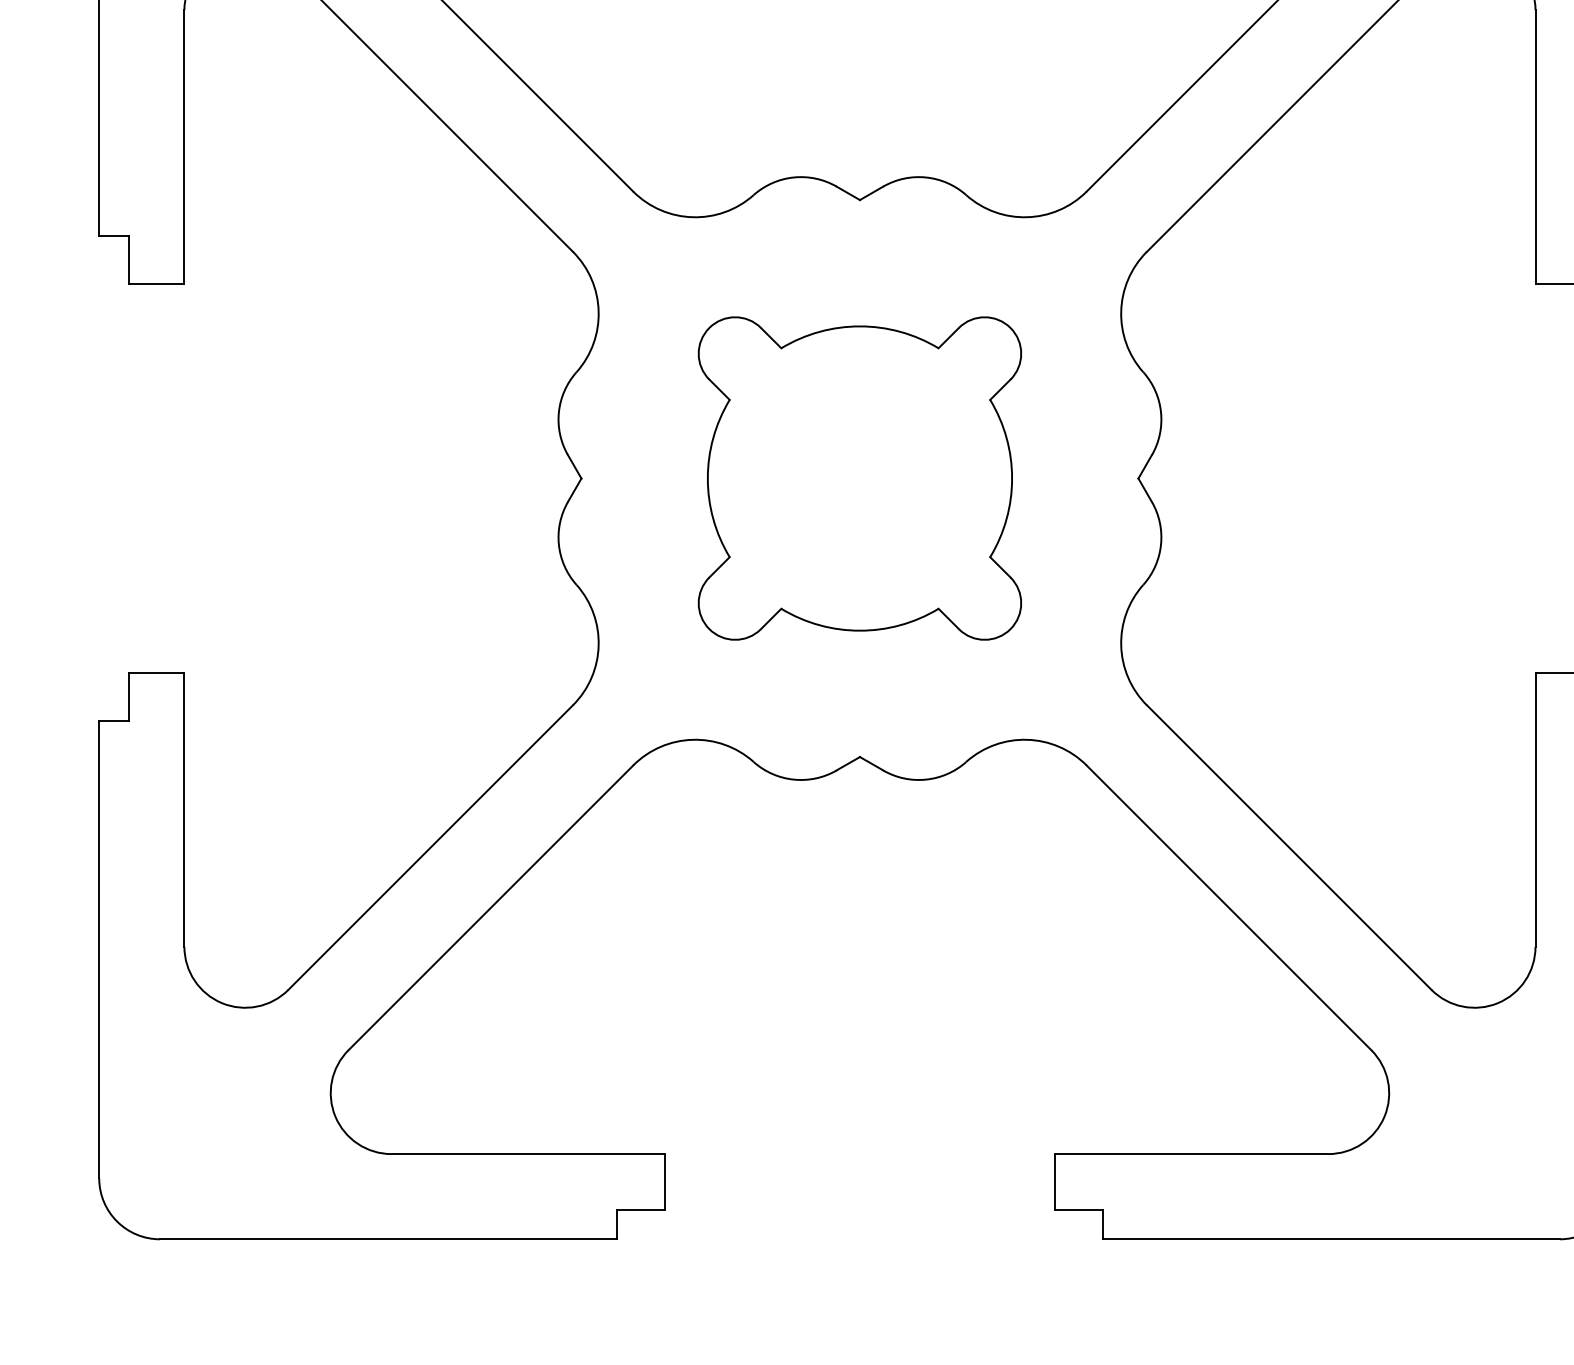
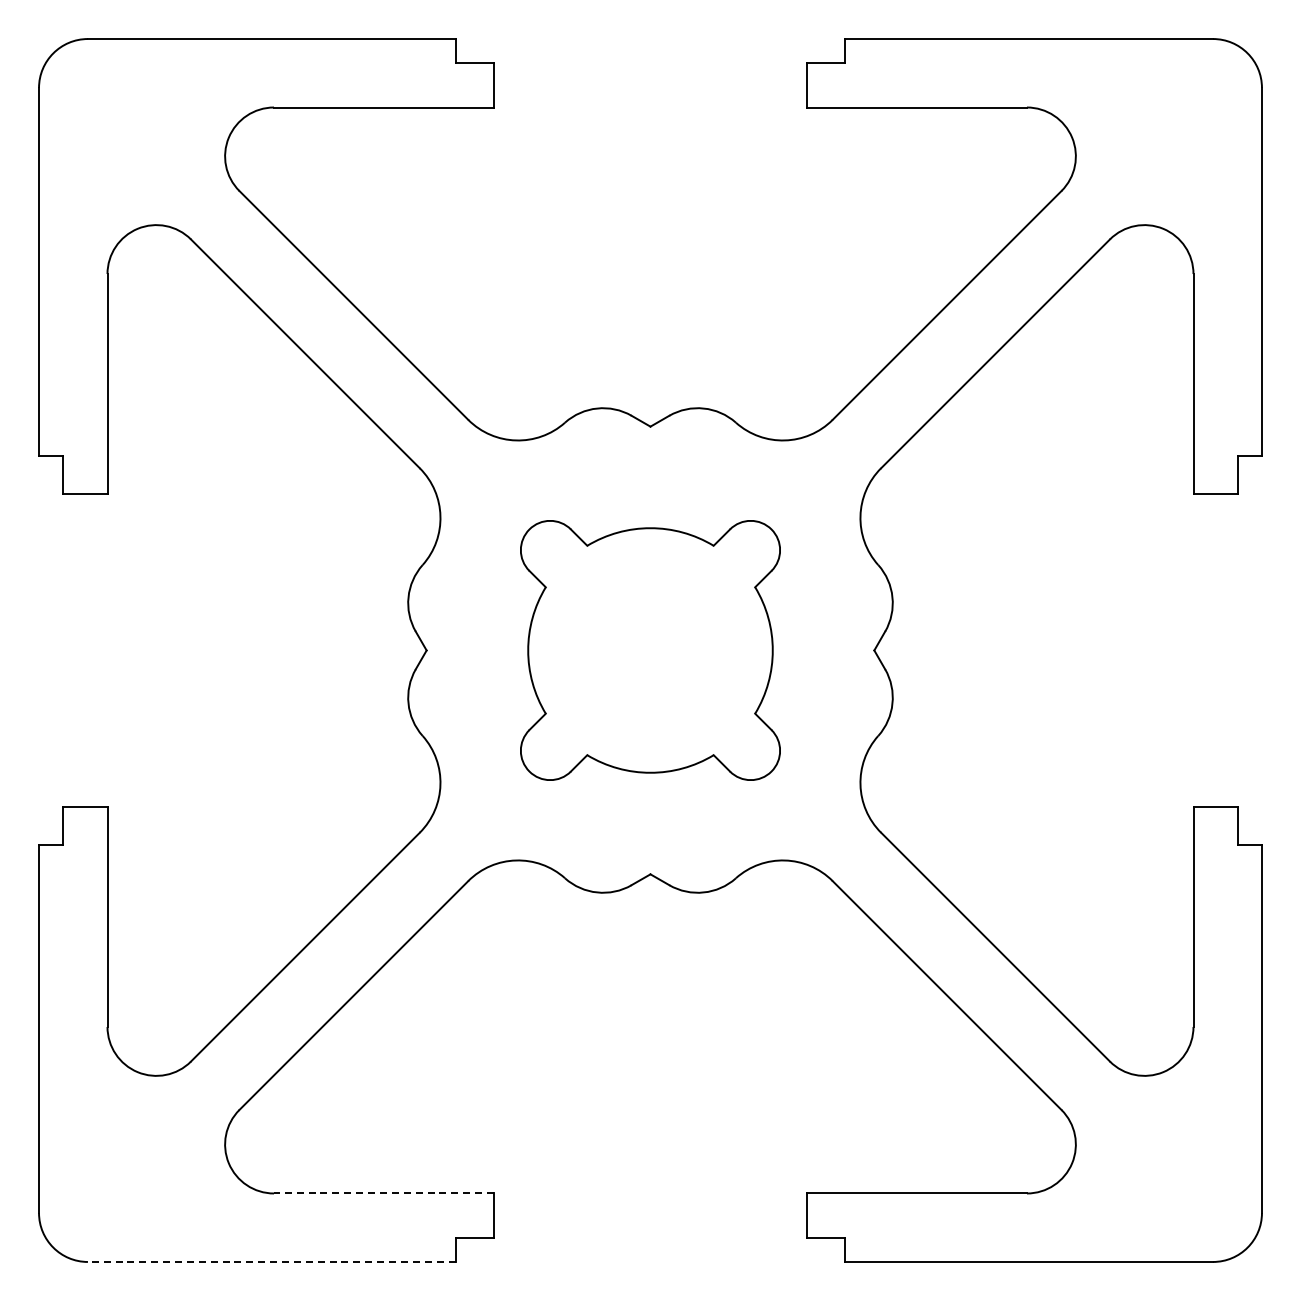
line: (527, 1154) -> (383, 1193), solid -> dashed
line: (388, 1238) -> (271, 1261), solid -> dashed

